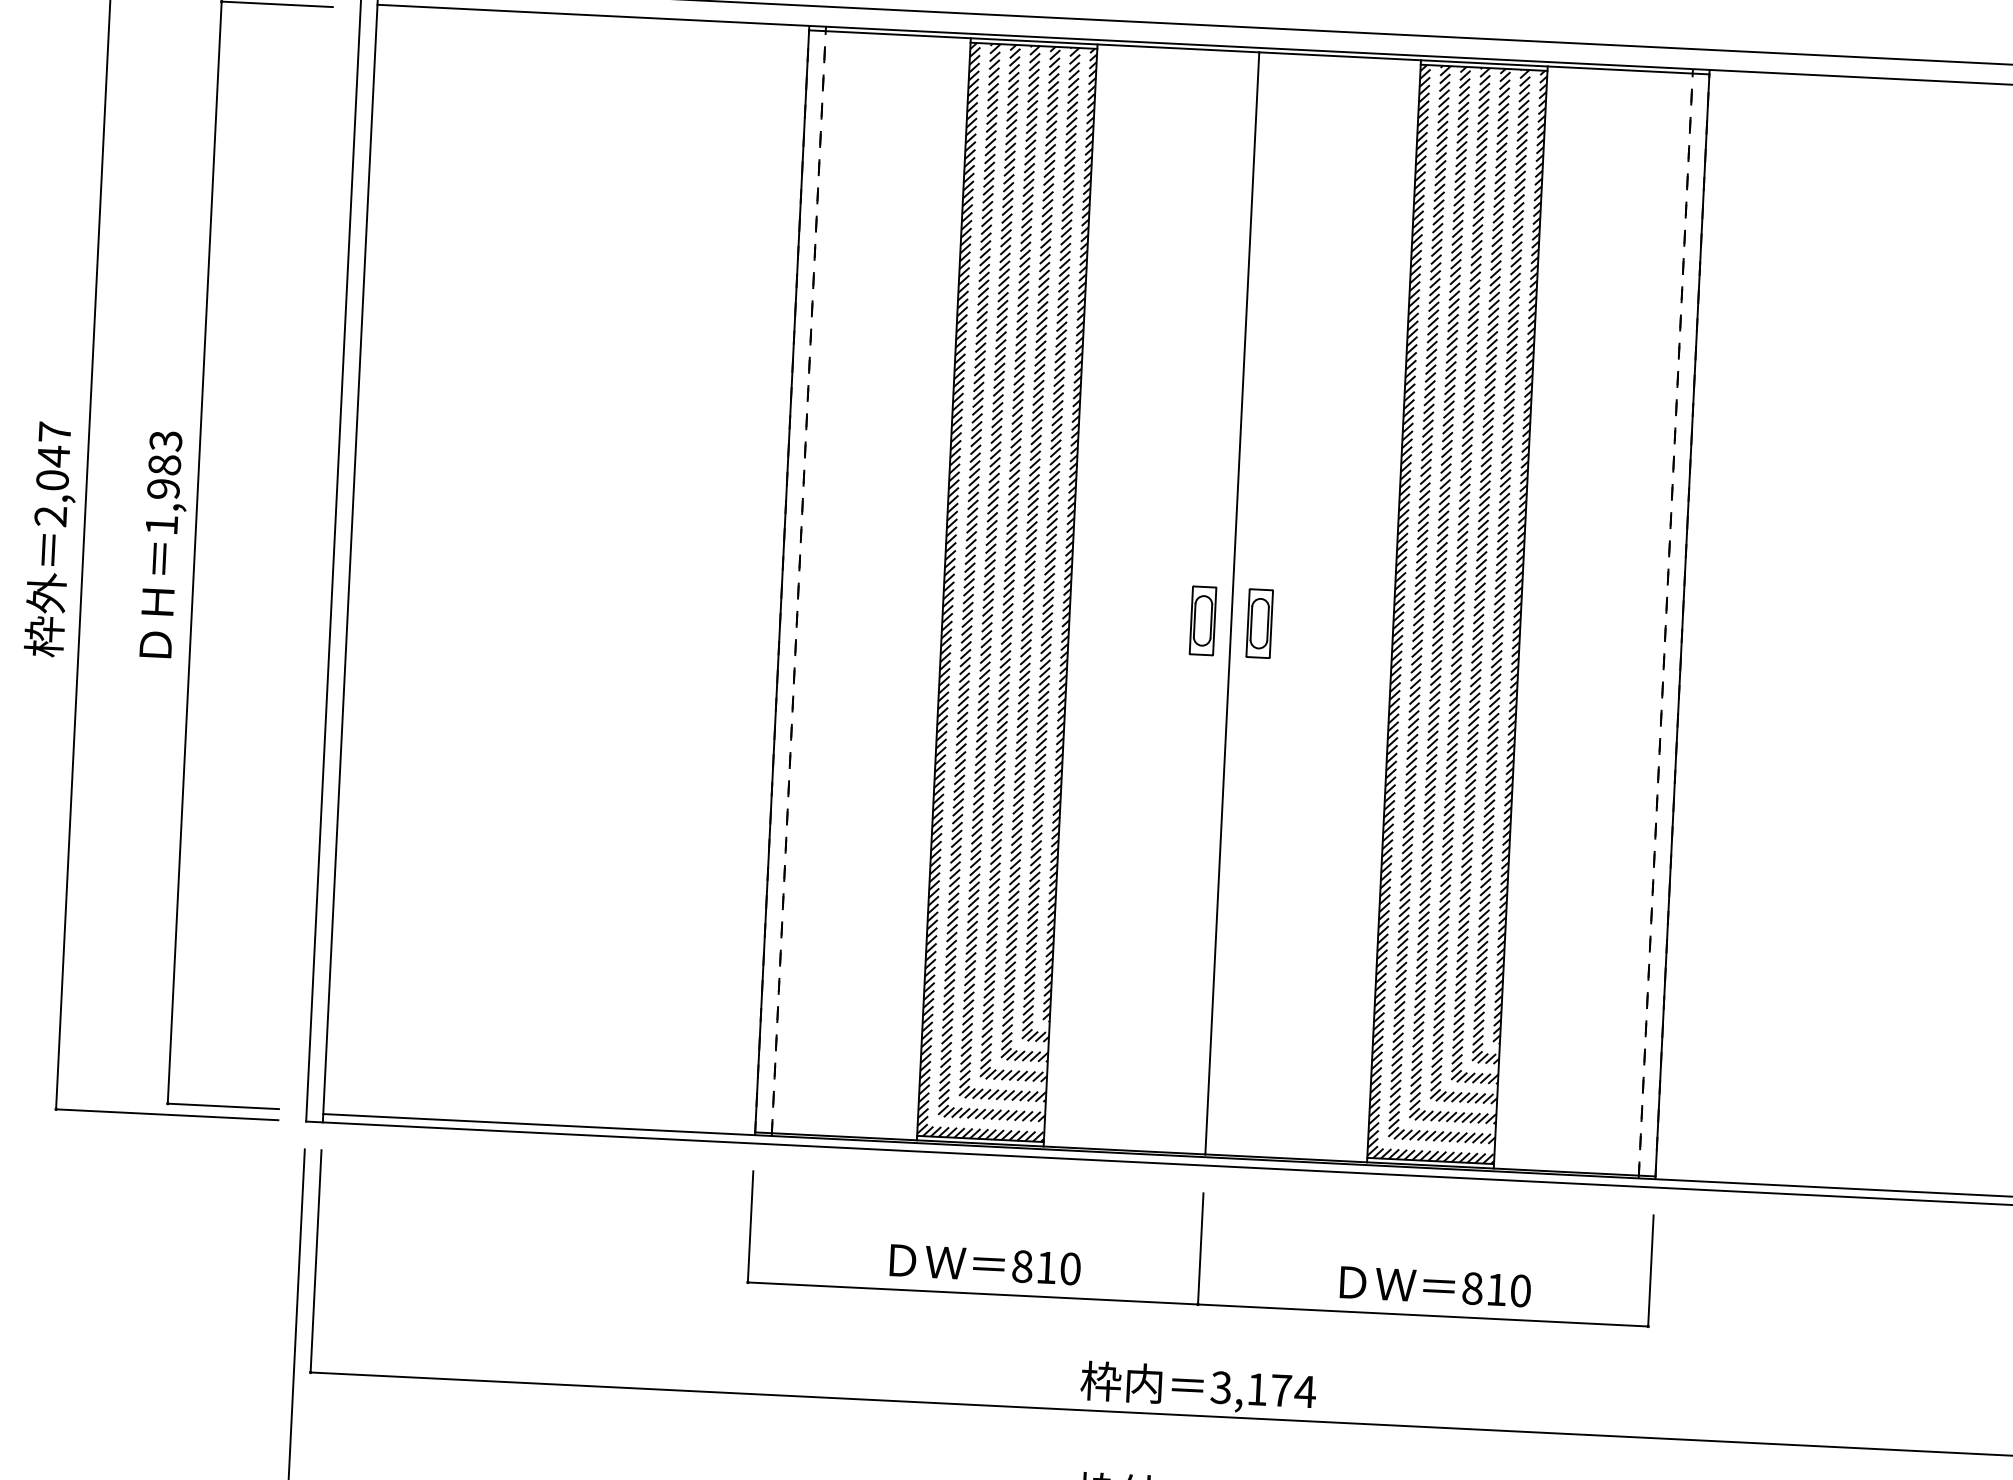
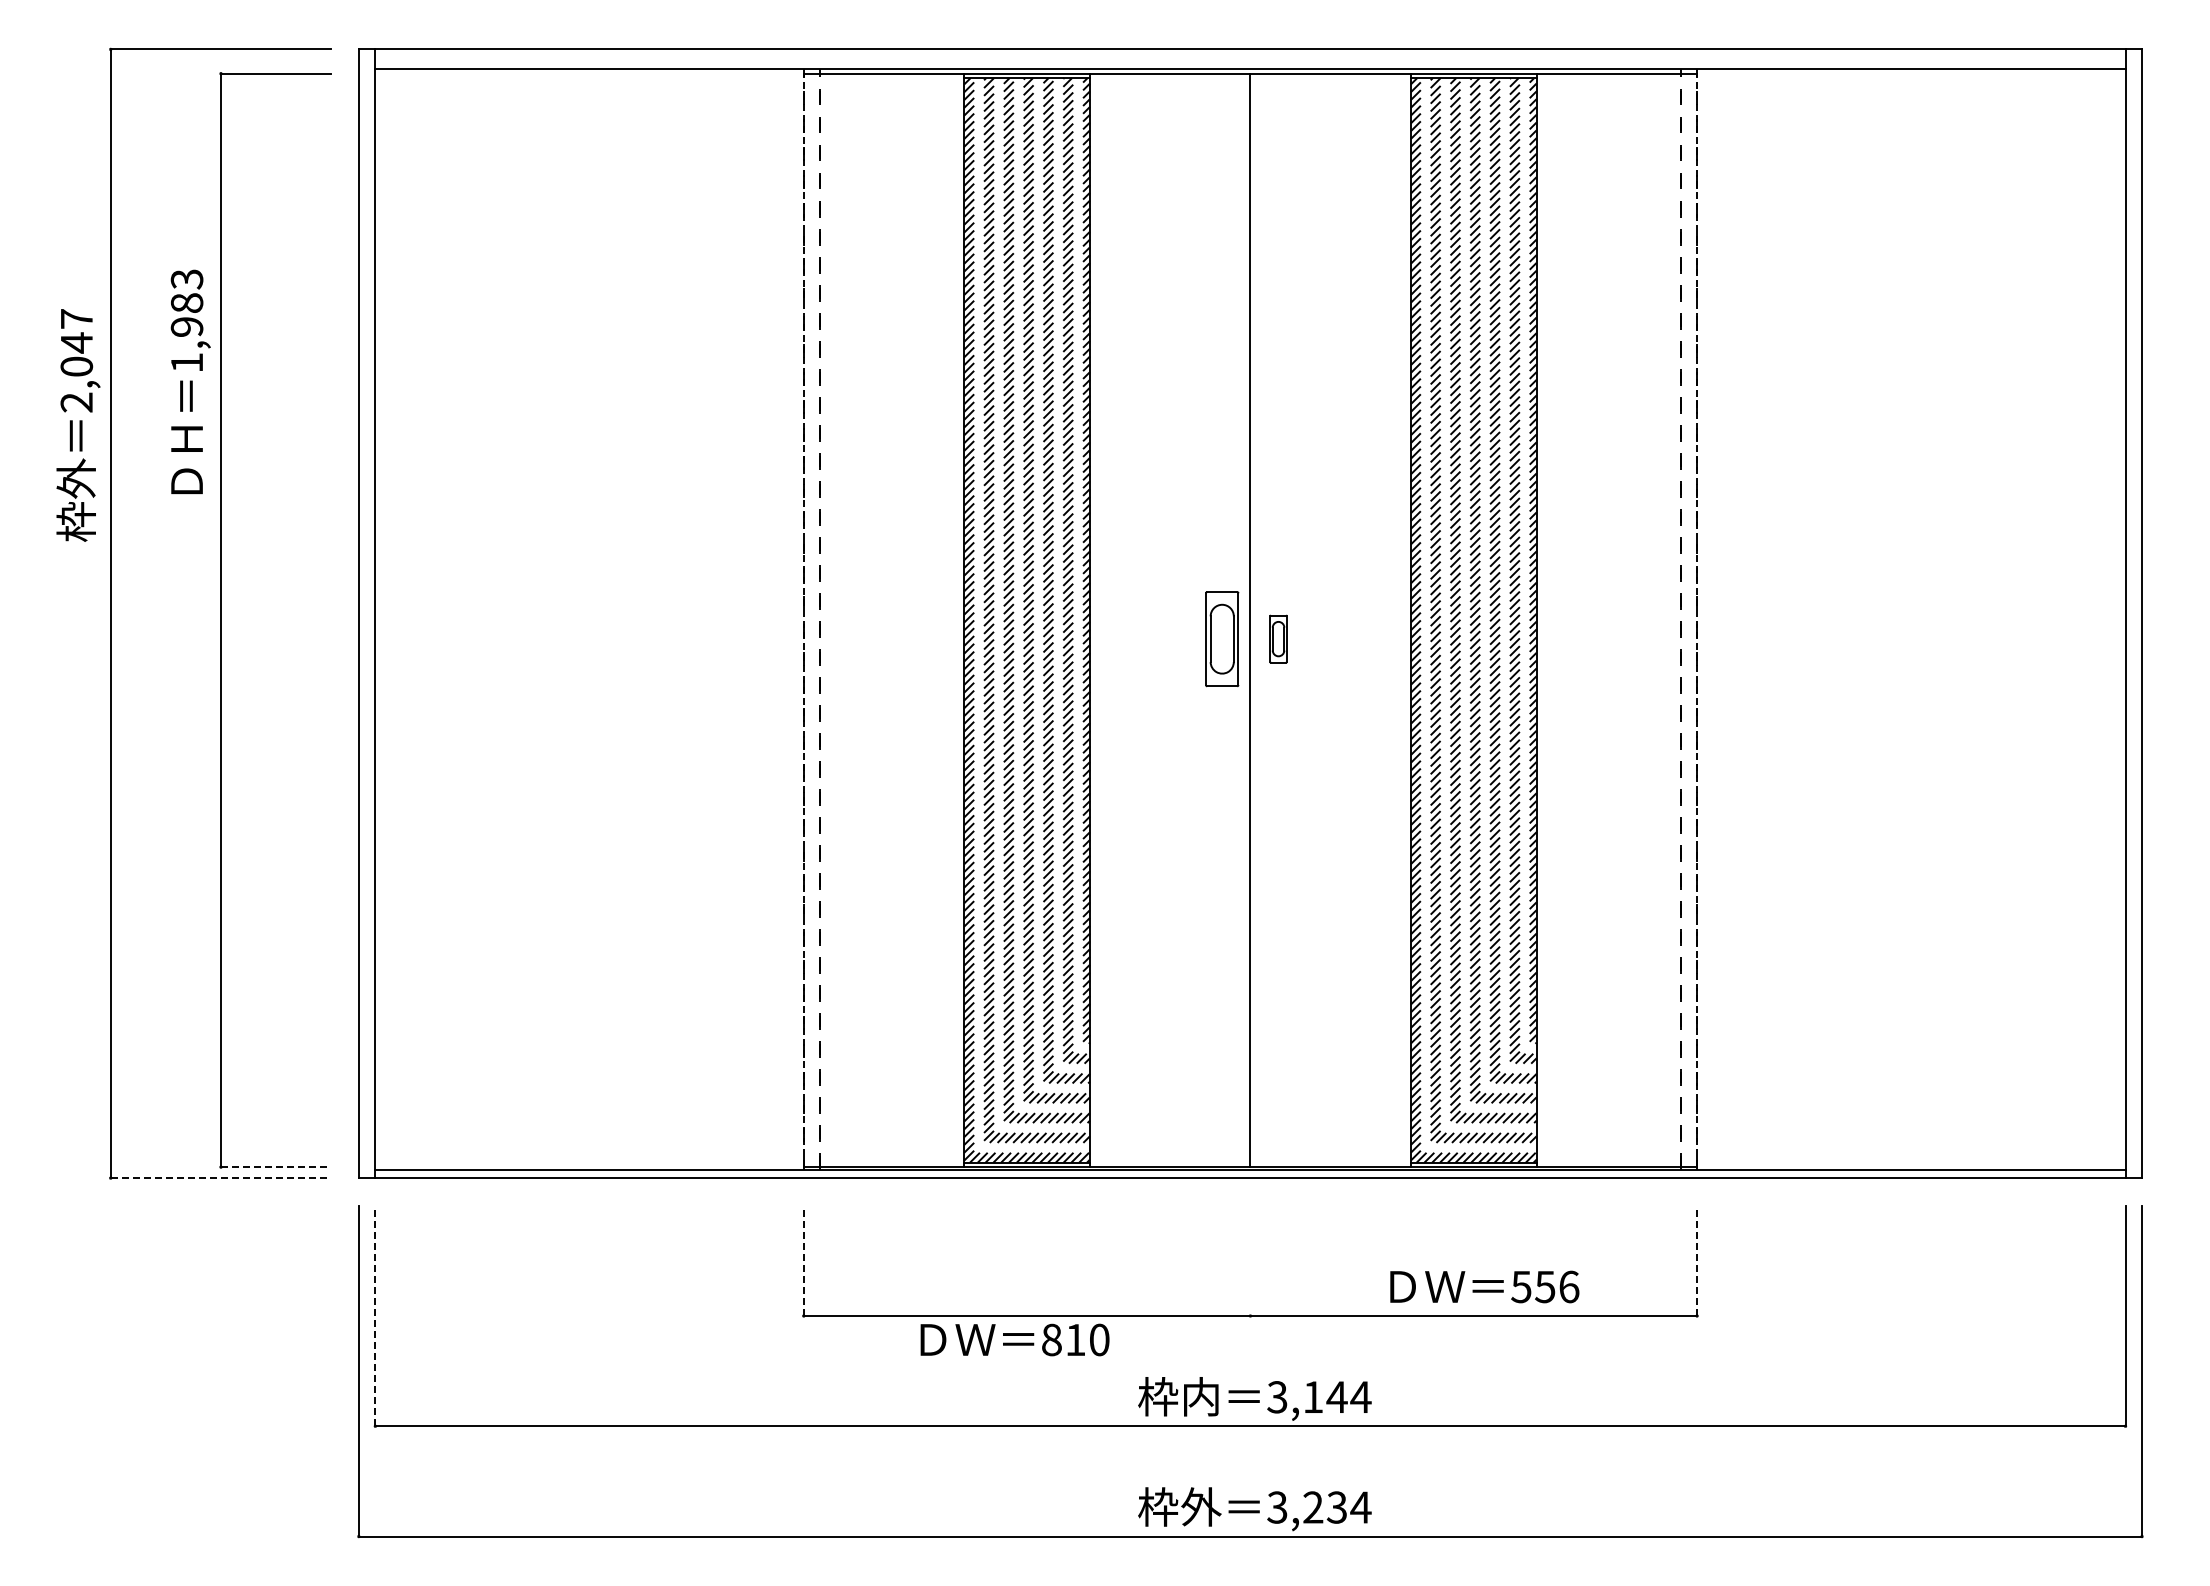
text: (51, 539) -> (78, 425), moved
text: (164, 544) -> (190, 381), moved
line: (781, 581) -> (803, 620), solid -> dashed
part: (1203, 620) -> (1222, 638), size x1.4
part: (1259, 623) -> (1278, 638), size x0.7
line: (1682, 625) -> (1697, 620), solid -> dashed
line: (223, 1106) -> (276, 1167), solid -> dashed
line: (167, 1115) -> (221, 1178), solid -> dashed
line: (750, 1226) -> (803, 1260), solid -> dashed
line: (1200, 1248) -> (1250, 1260), removed
line: (316, 1260) -> (375, 1315), solid -> dashed
text: (984, 1264) -> (1014, 1339), moved
line: (1651, 1270) -> (1697, 1260), solid -> dashed
text: (1496, 1289) -> (1545, 1286), 810 -> 556
text: (1280, 1389) -> (1336, 1396), 3,174 -> 3,144

